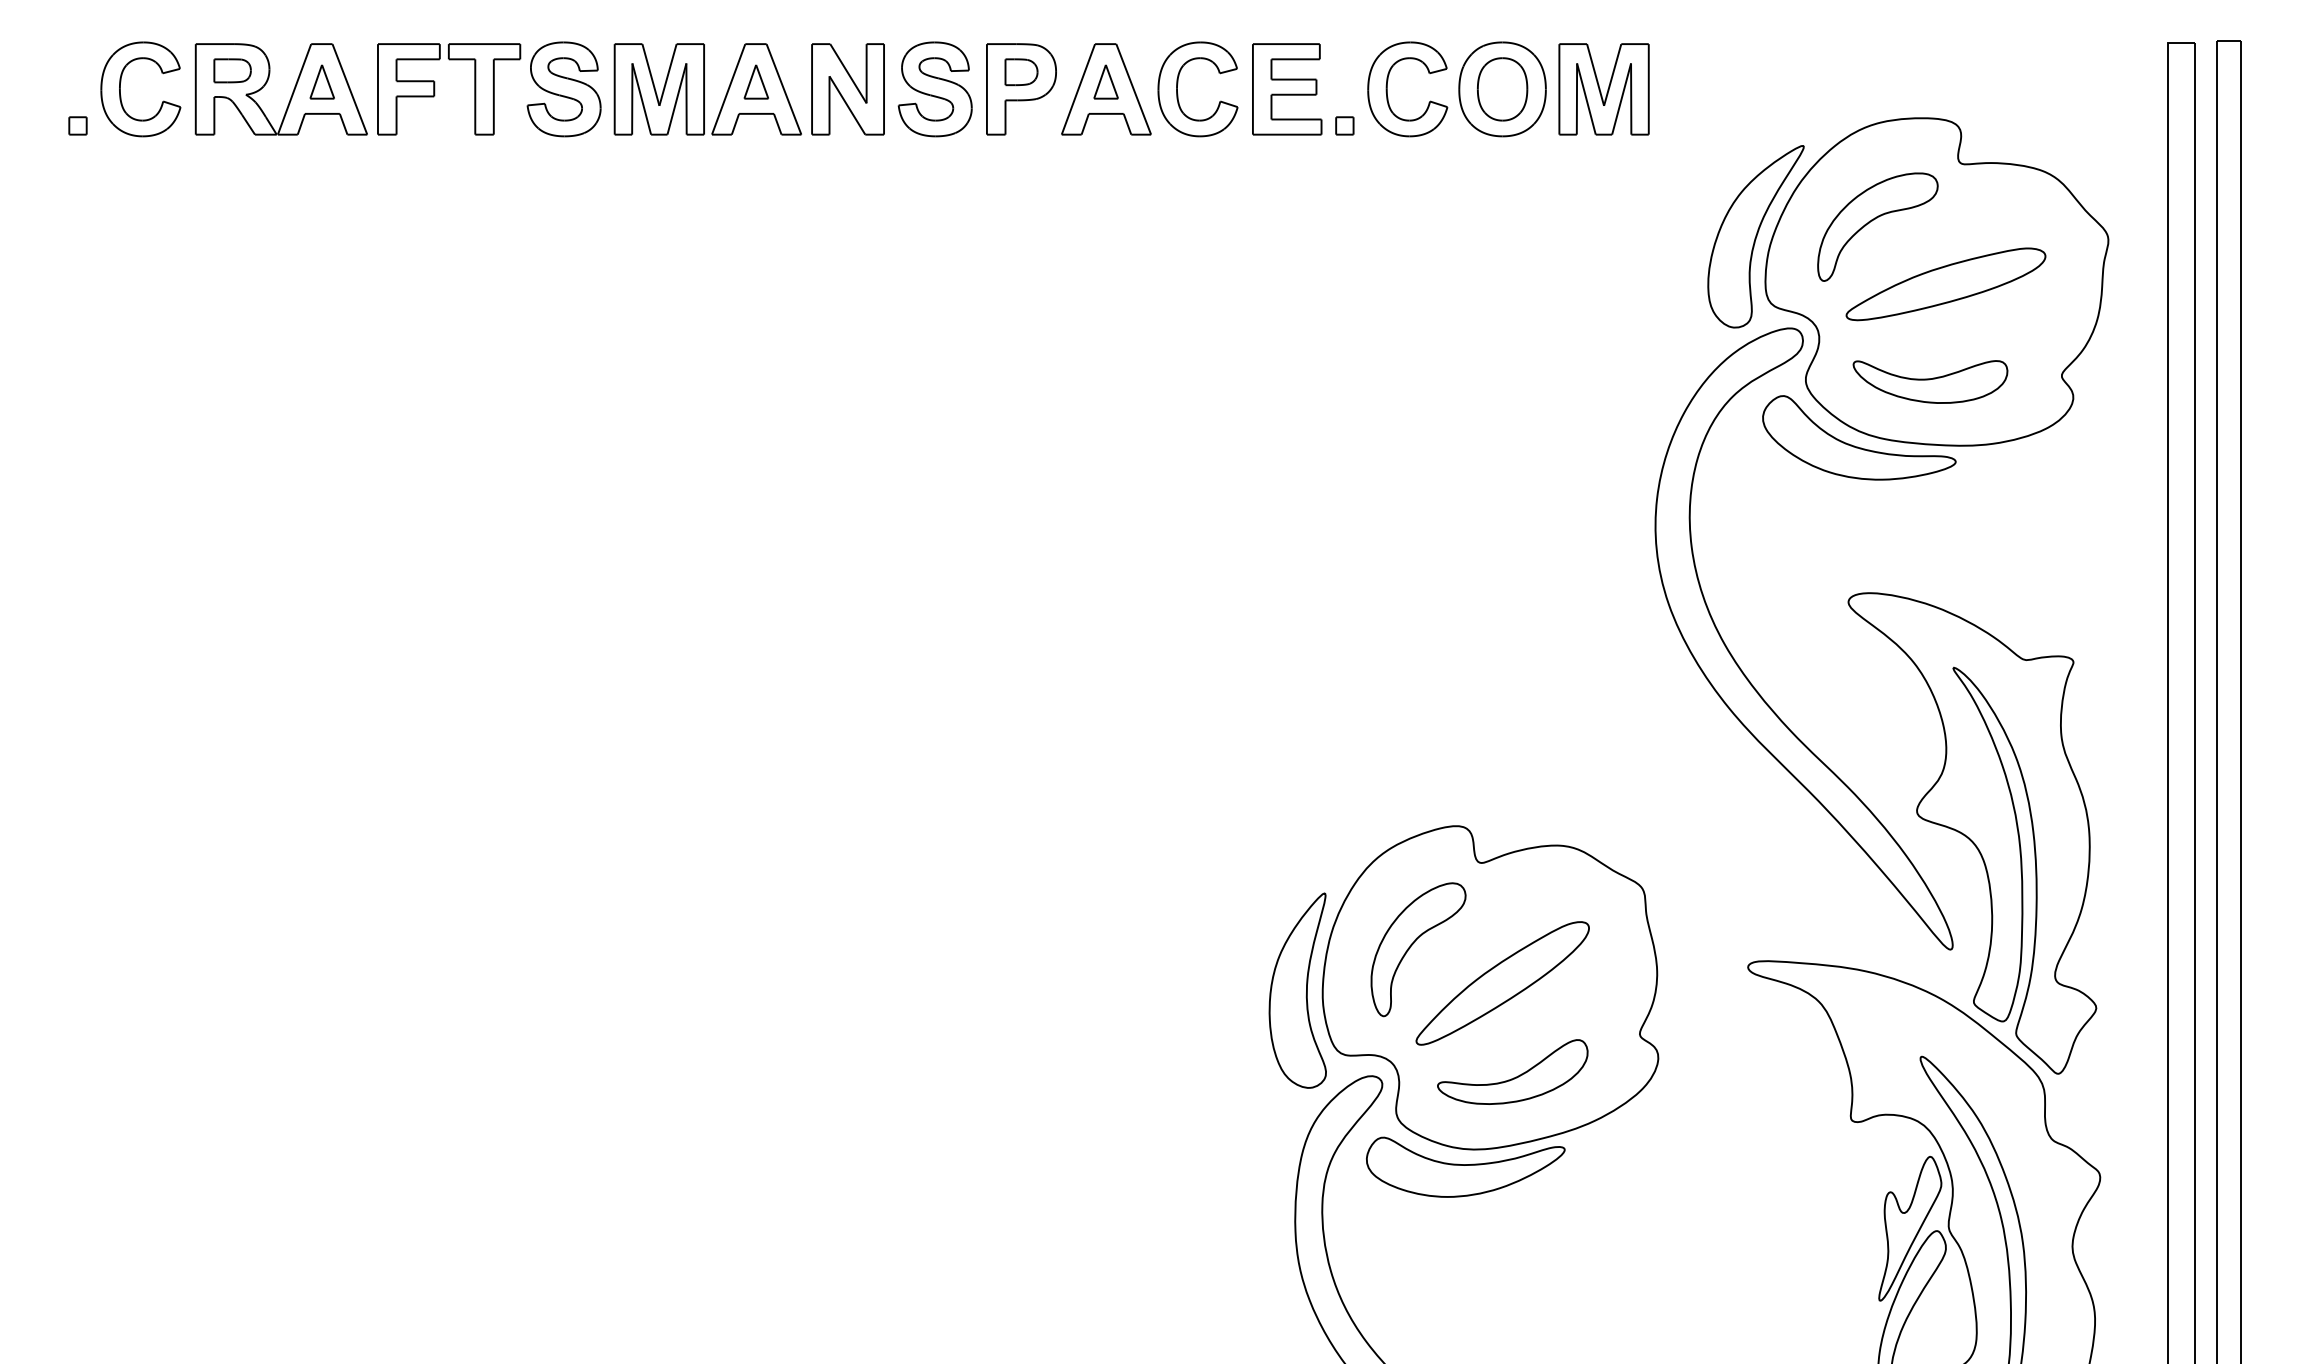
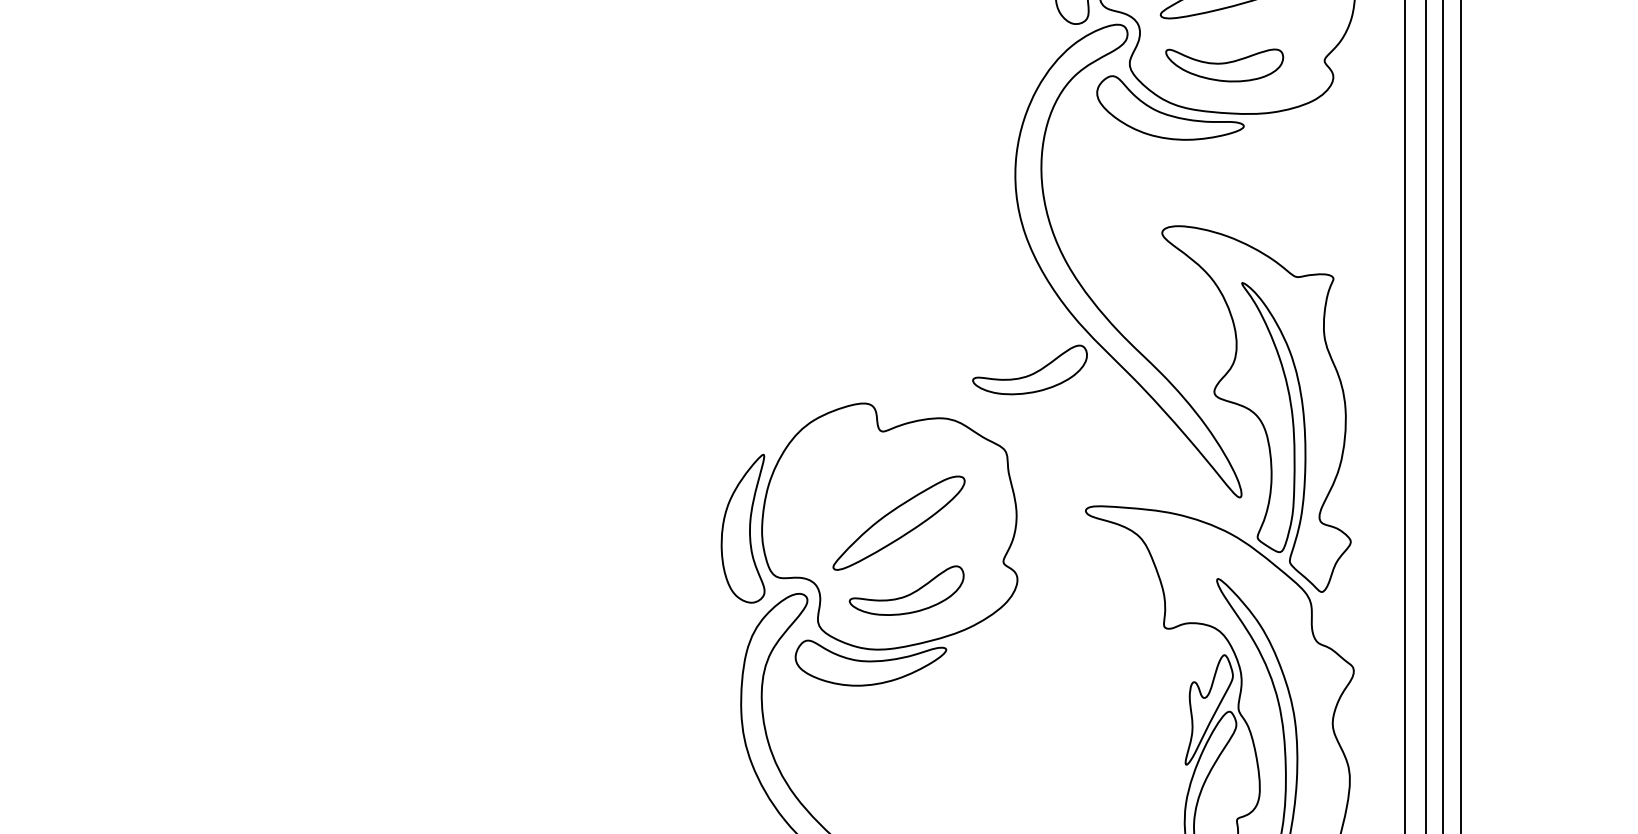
part: (1675, 787) -> (1030, 374), added
part: (1413, 944) -> (831, 493), removed

